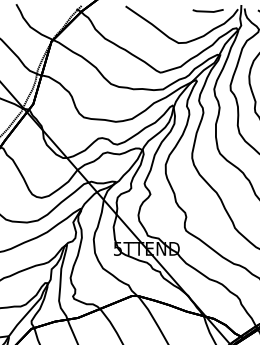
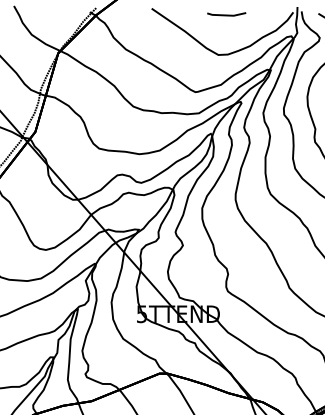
line: (207, 10) -> (225, 13), moved

